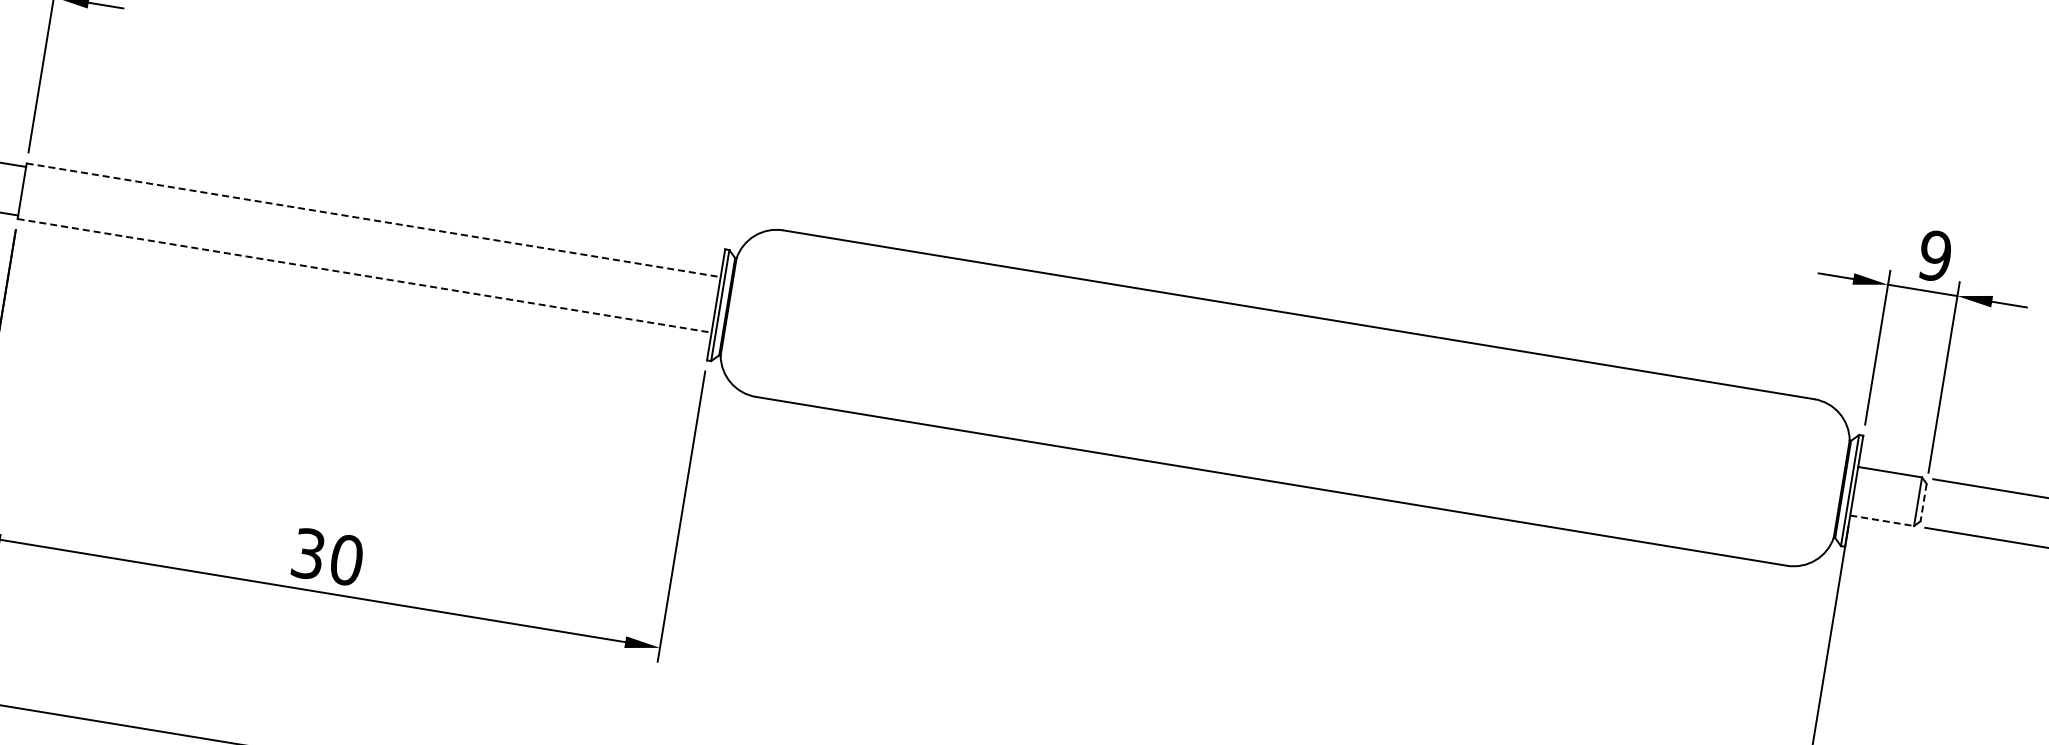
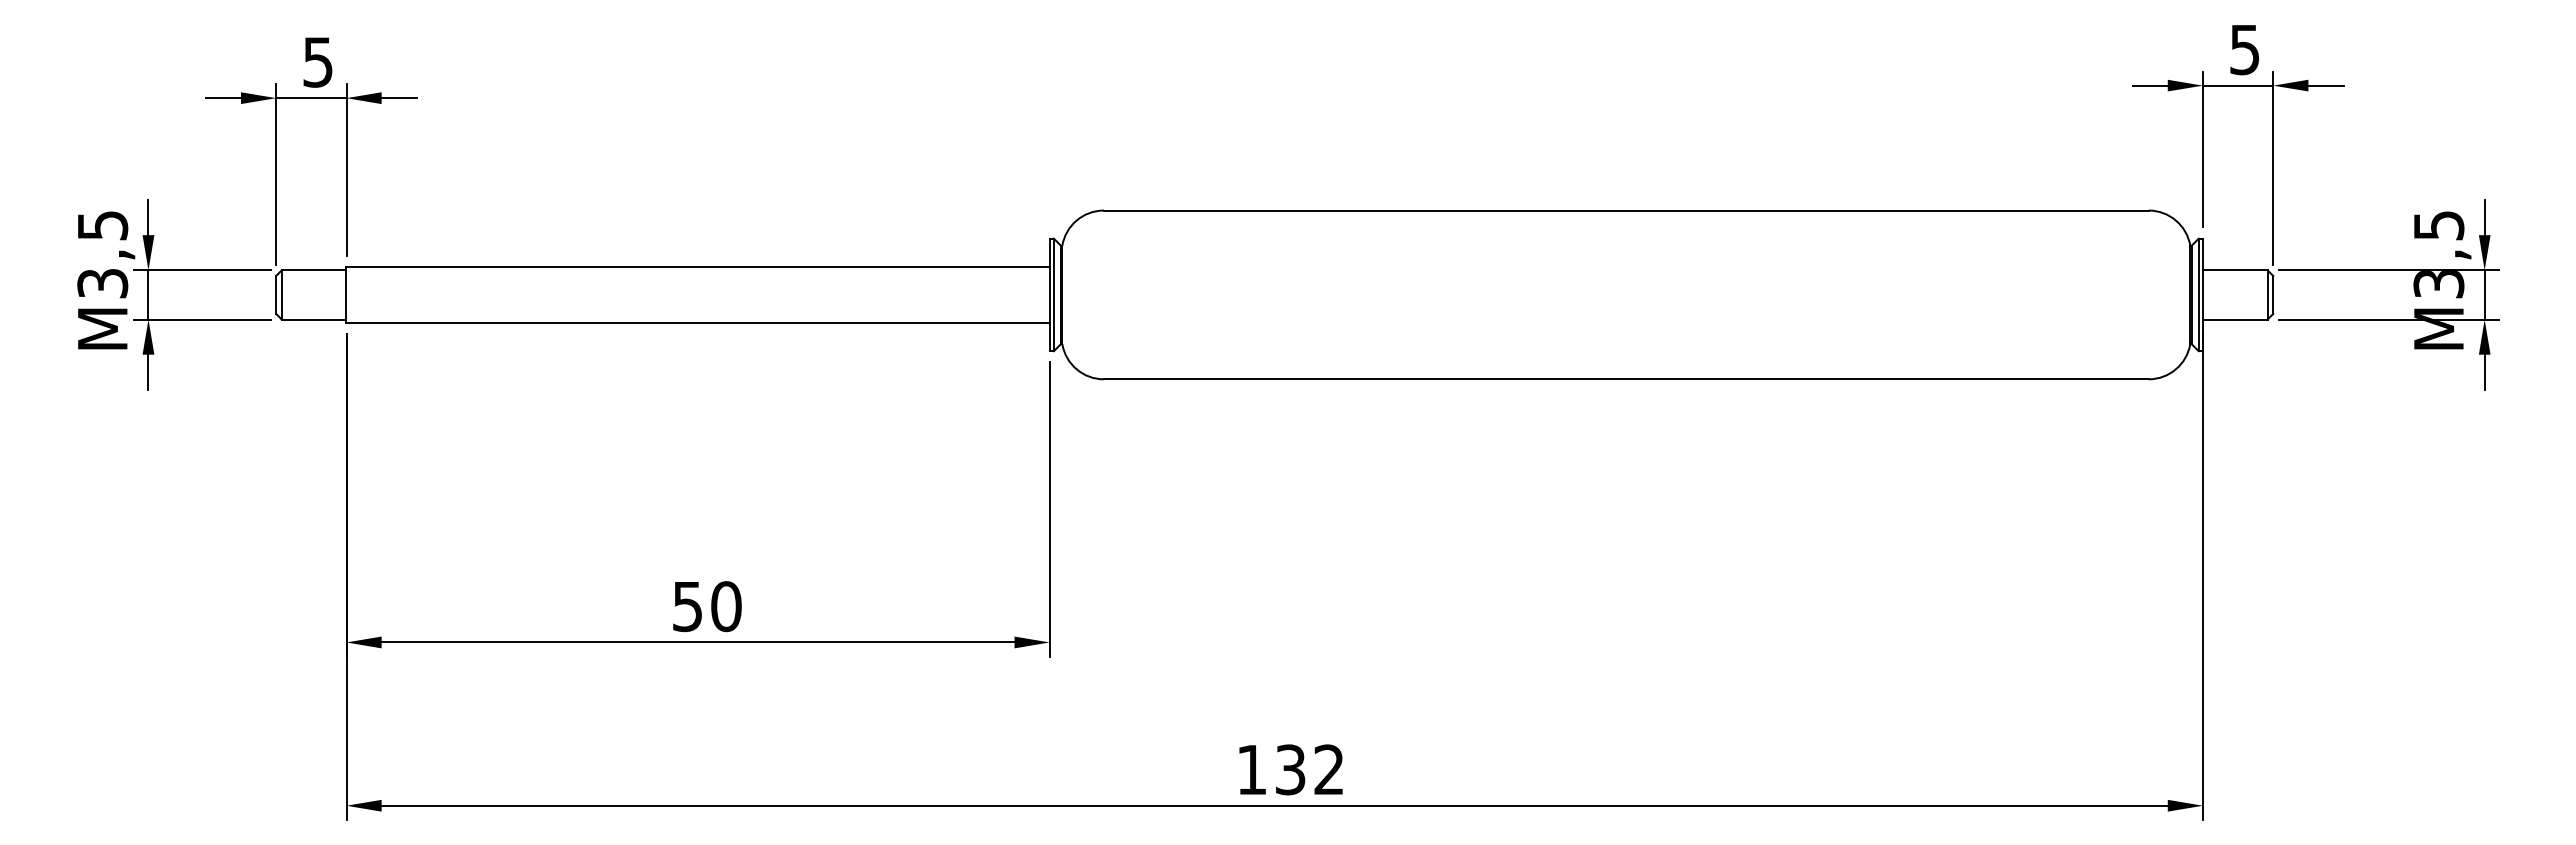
line: (374, 220) -> (698, 266), dashed -> solid
text: (1934, 255) -> (2244, 49), 9 -> 5
line: (364, 276) -> (698, 323), dashed -> solid
line: (1923, 502) -> (2273, 294), dashed -> solid
line: (1882, 520) -> (2235, 319), dashed -> solid
text: (308, 553) -> (687, 606), 30 -> 50

